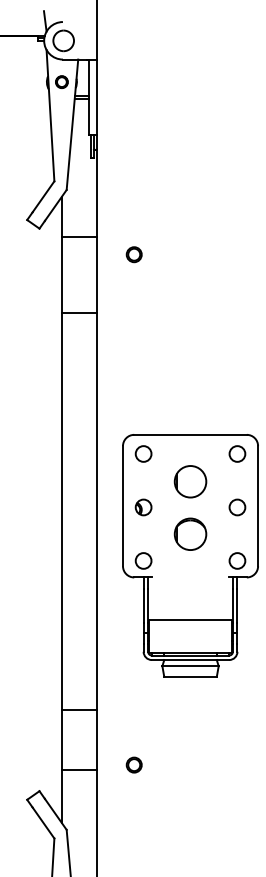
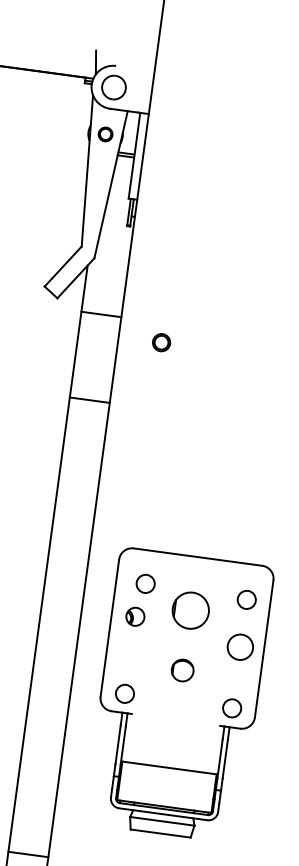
circle: (143, 453) -> (145, 583), moved
circle: (237, 453) -> (246, 599), moved
part: (143, 507) -> (135, 616), moved
circle: (237, 507) -> (240, 647), size x1.4
part: (190, 533) -> (182, 669), size x0.6

